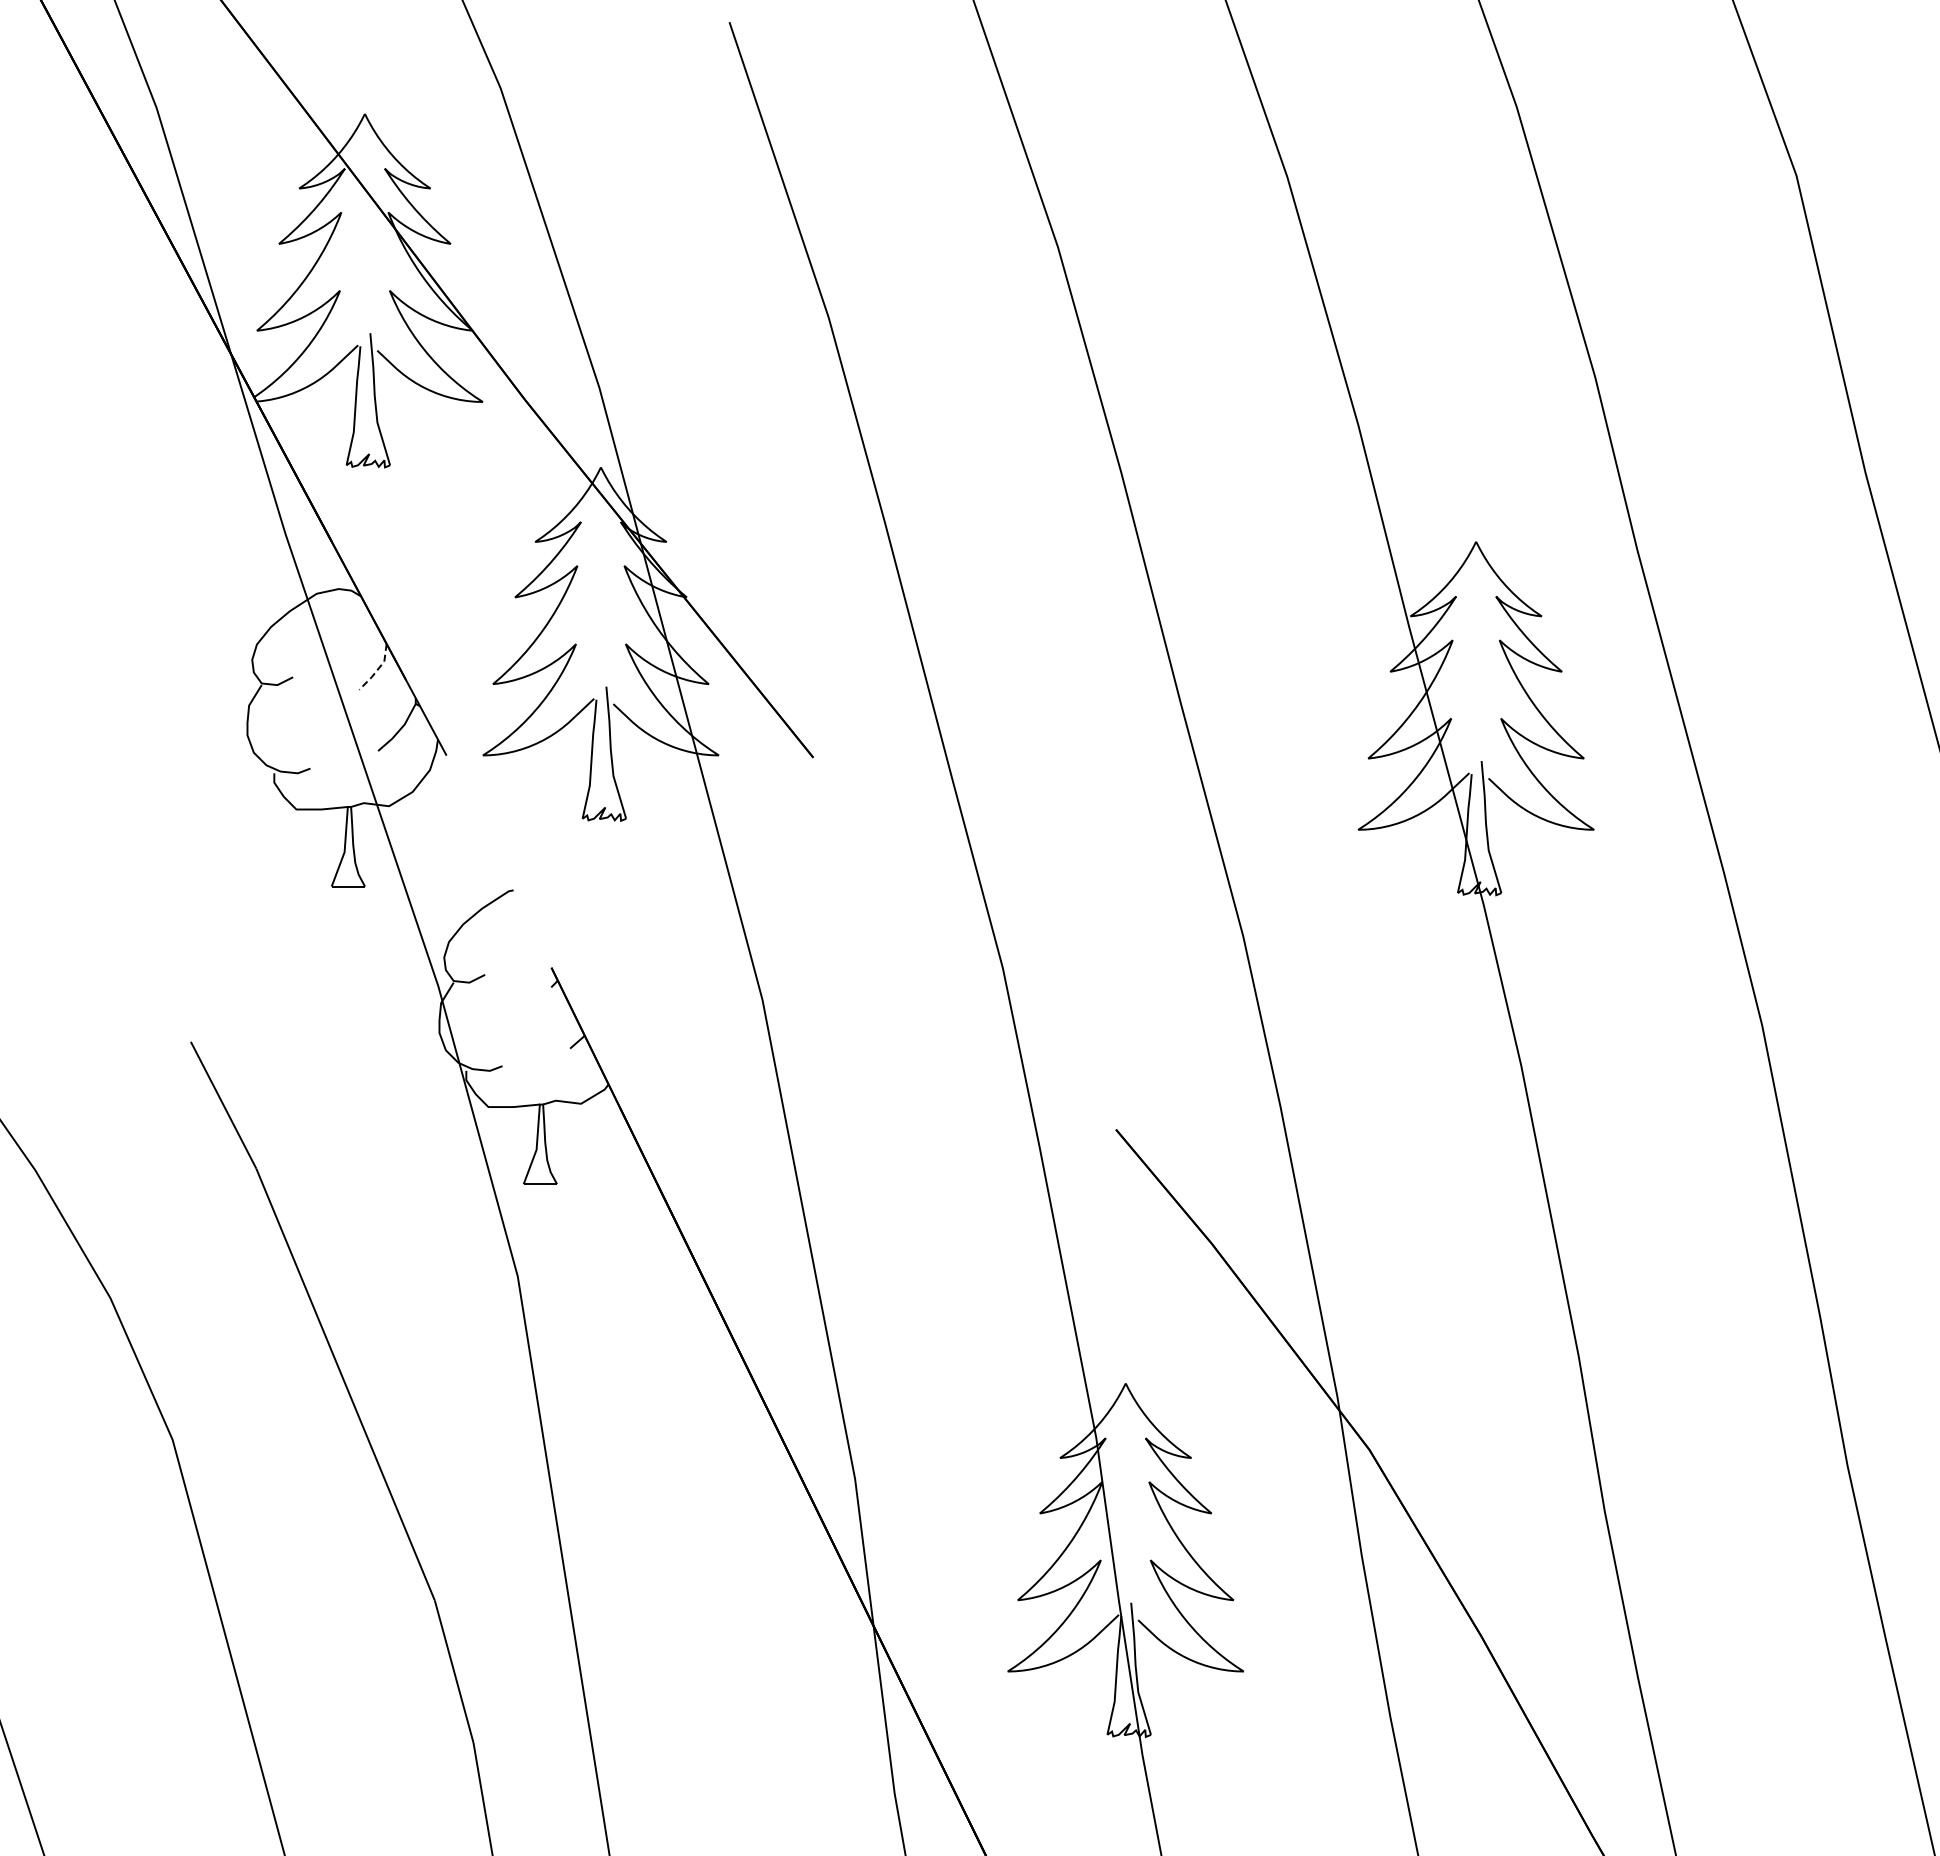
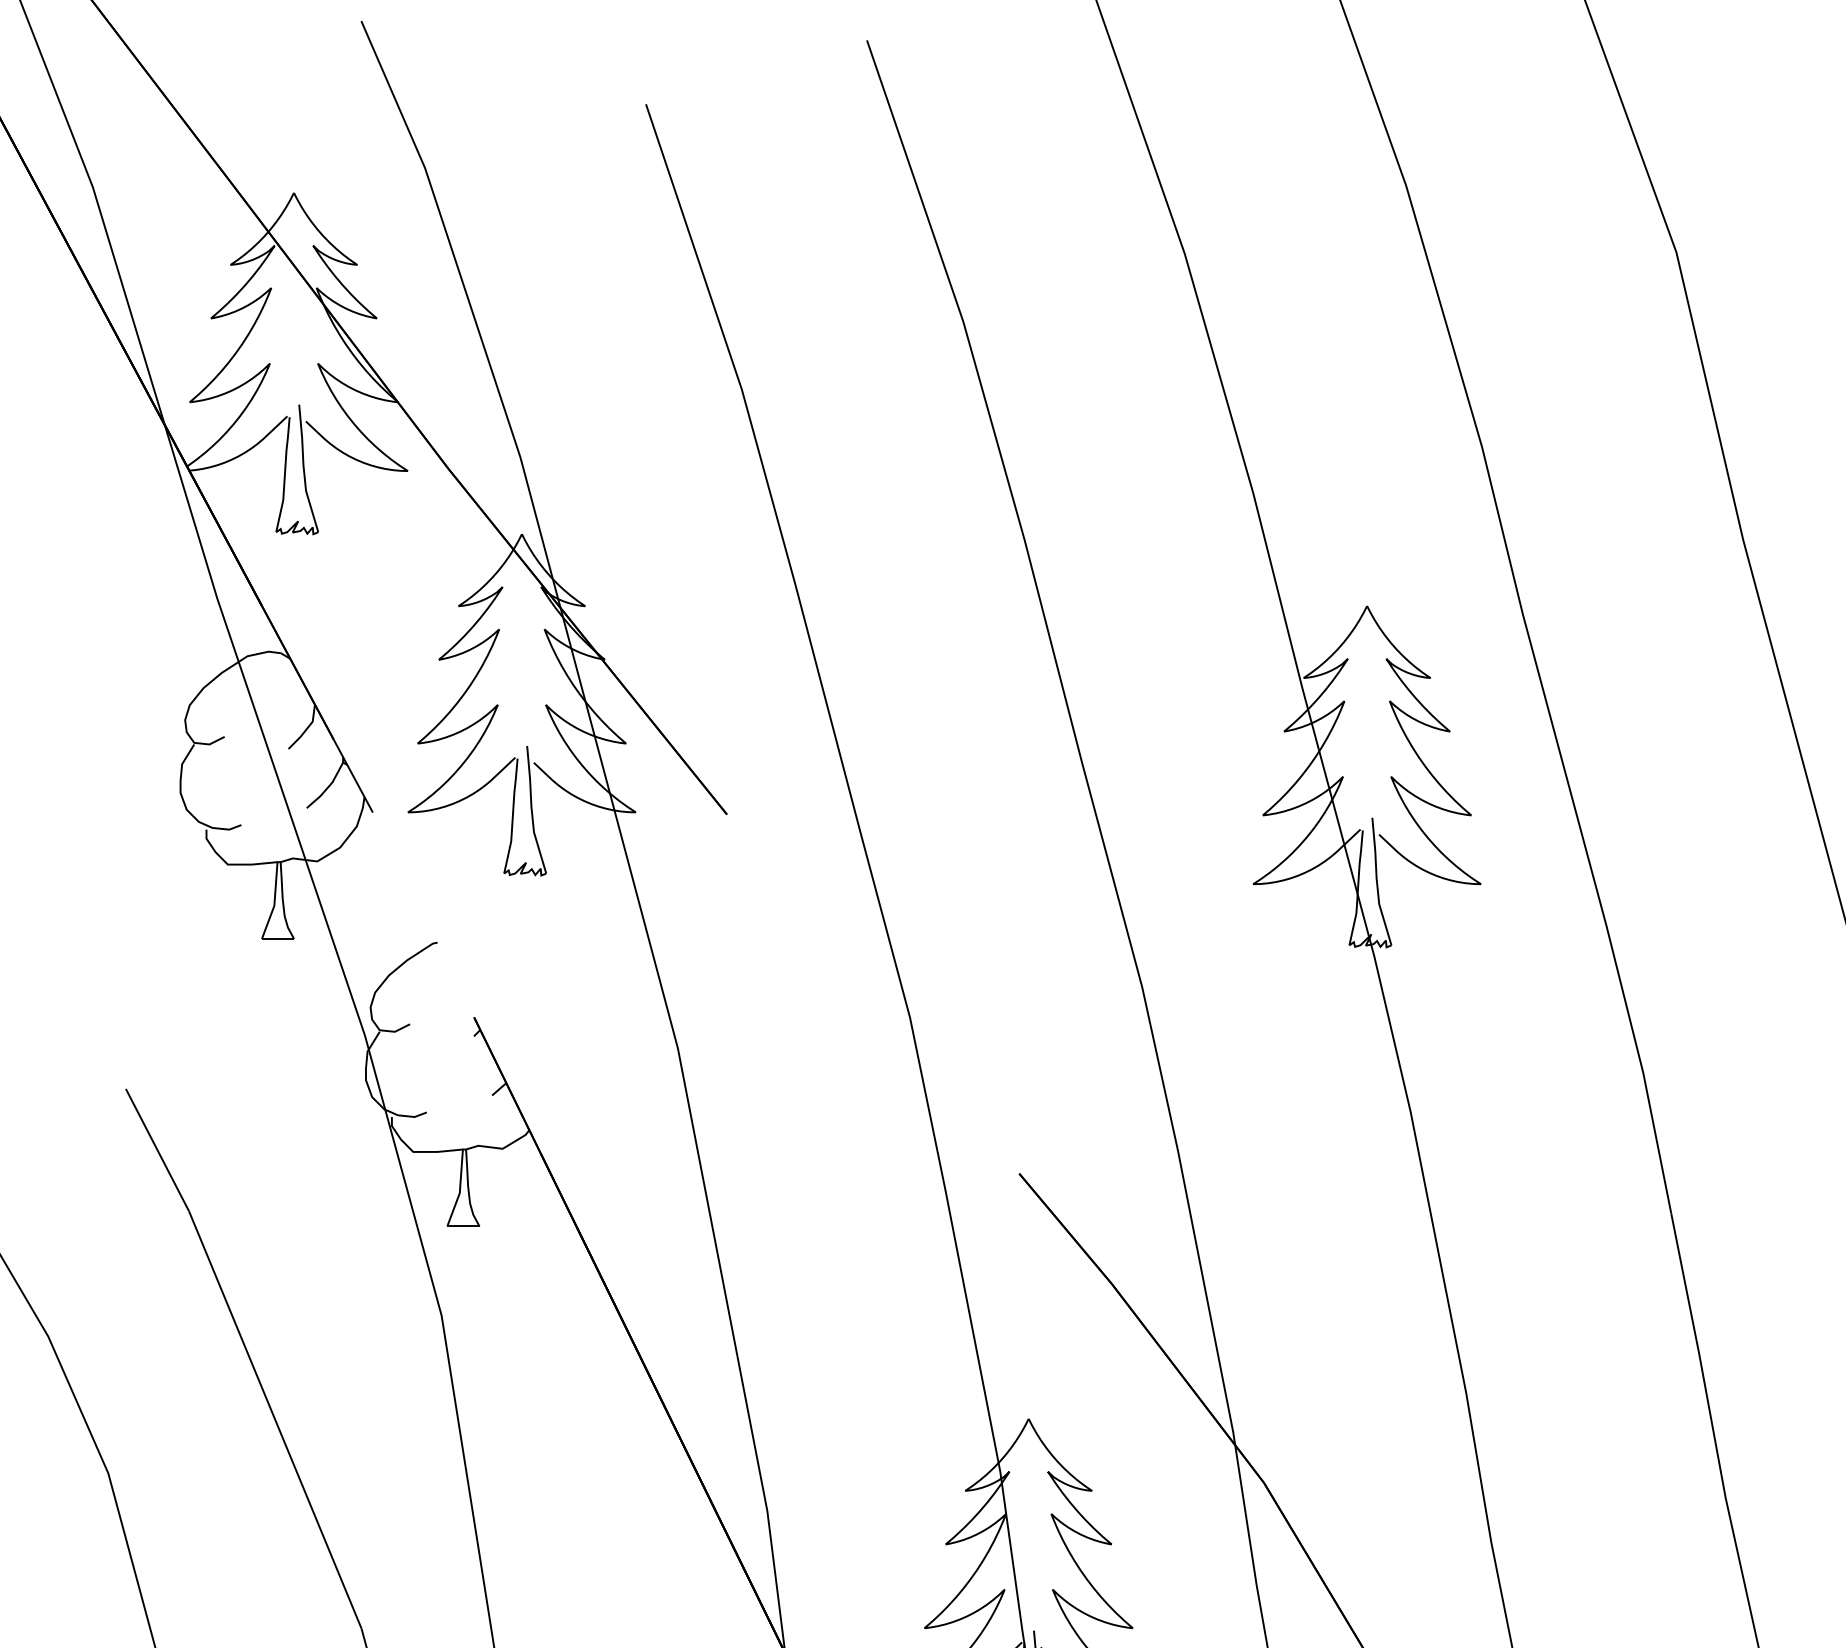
line: (377, 669) -> (306, 729), dashed -> solid

